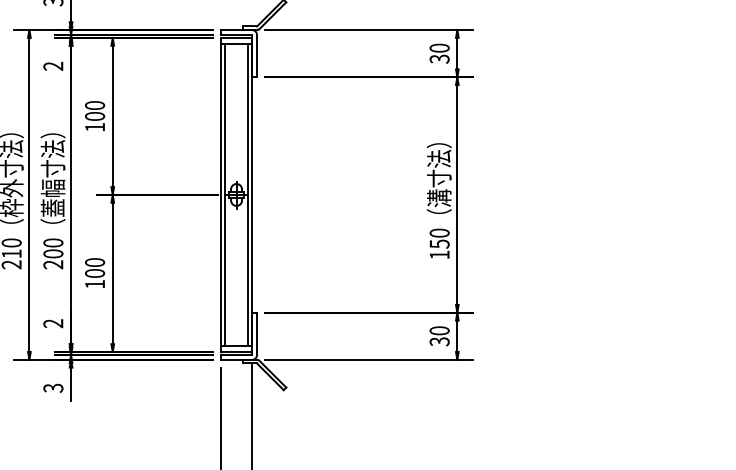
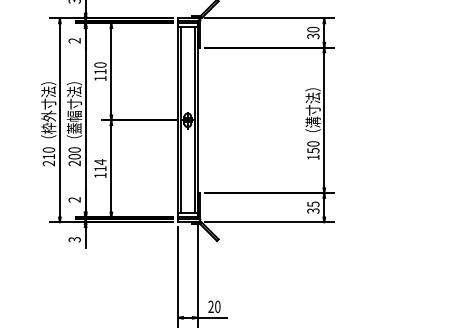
text: (95, 115) -> (100, 71), 100 -> 110
text: (95, 268) -> (100, 165), 100 -> 114
text: (439, 329) -> (313, 203), 30 -> 35

